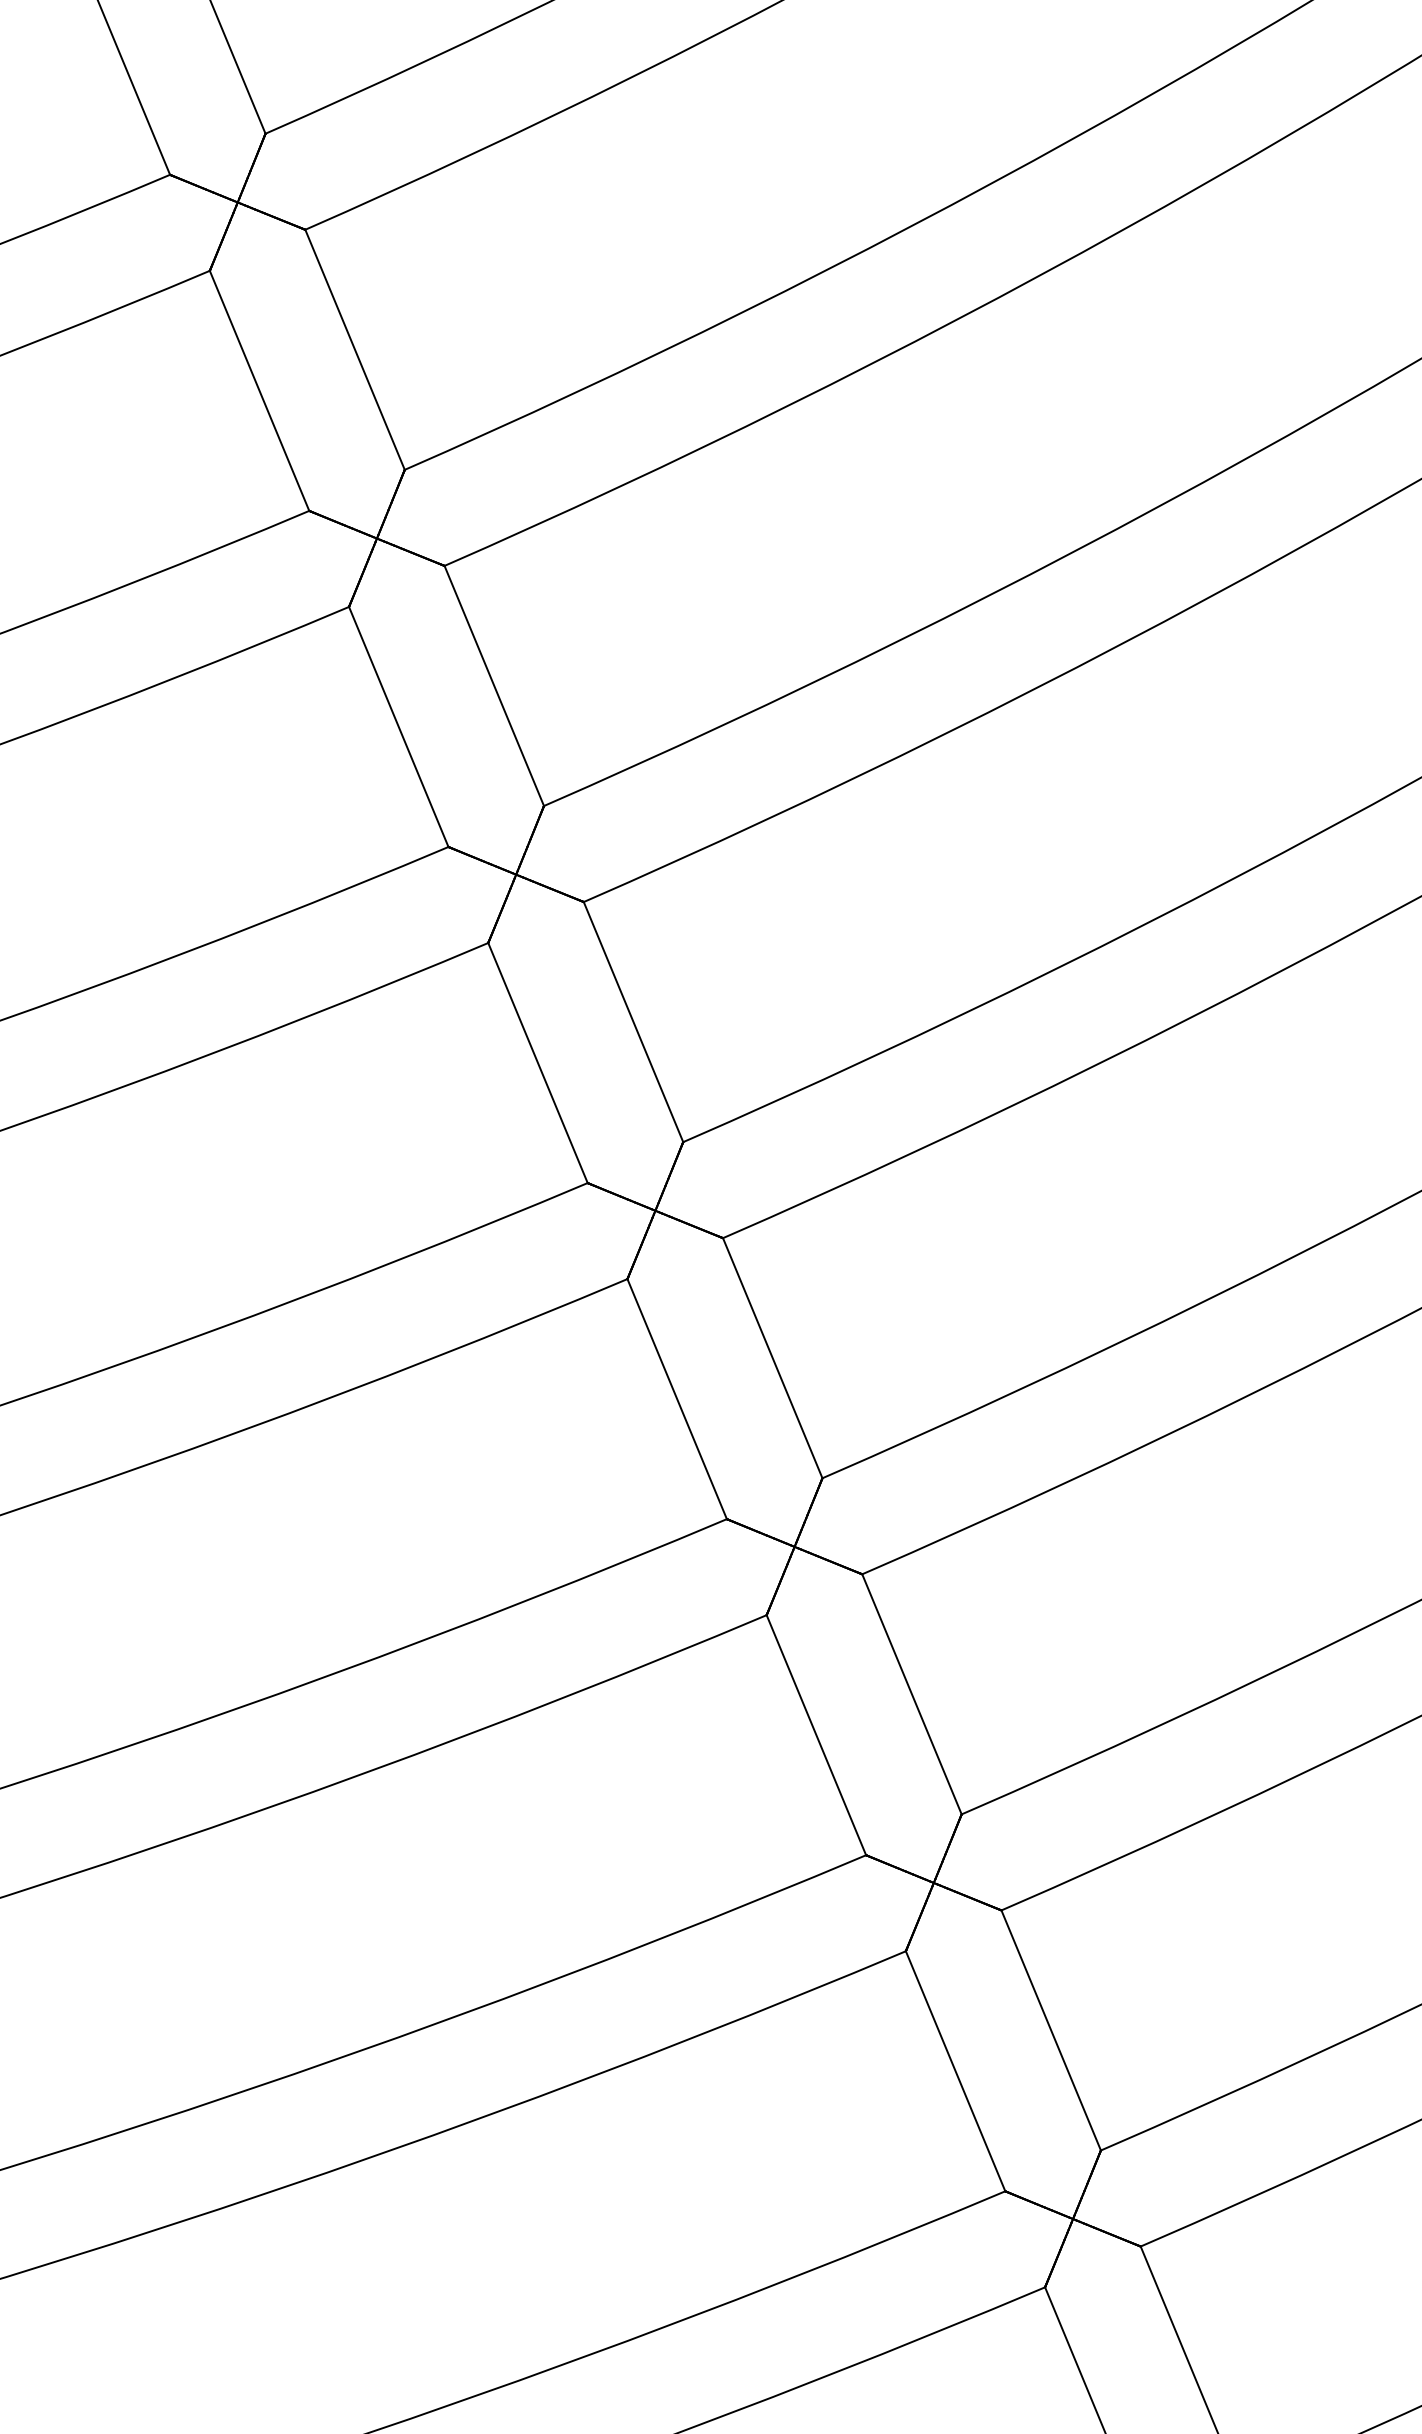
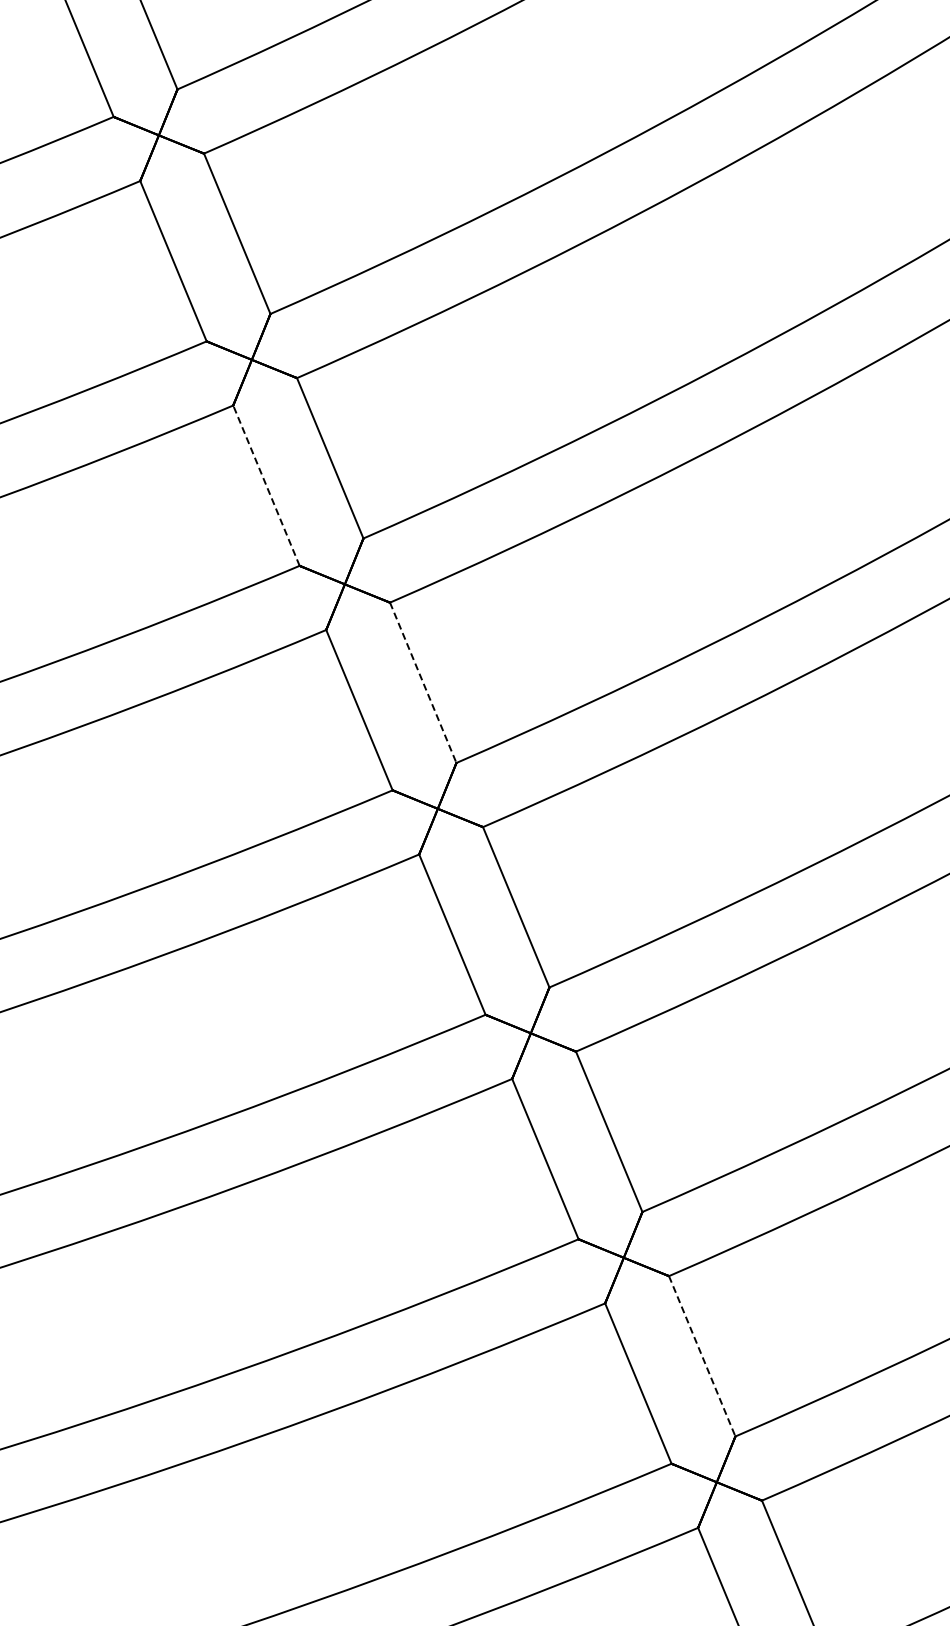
line: (398, 726) -> (266, 485), solid -> dashed
line: (633, 1021) -> (423, 682), solid -> dashed
line: (1051, 2030) -> (702, 1356), solid -> dashed

